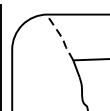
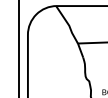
line: (61, 37) -> (68, 24), dashed -> solid

